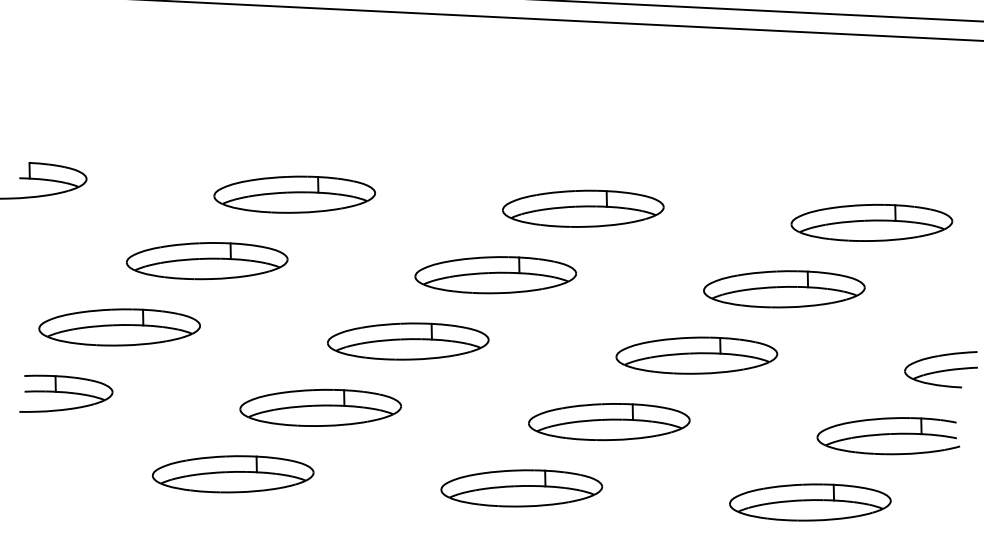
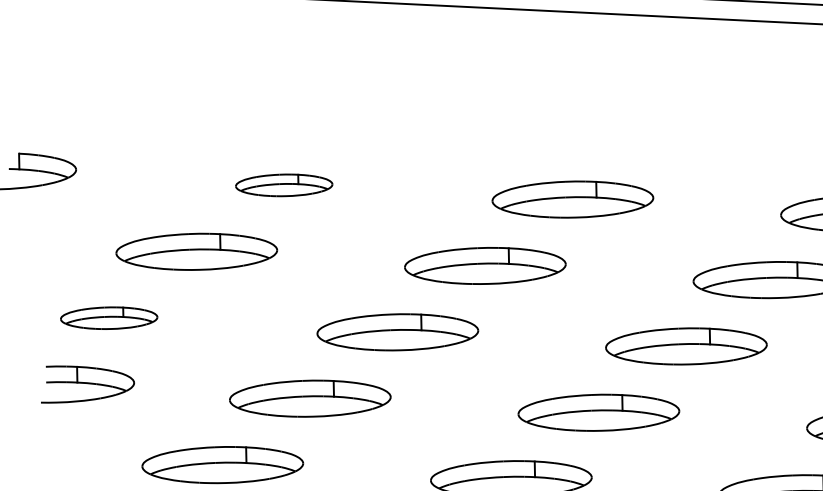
part: (294, 194) -> (284, 185), size x0.6
part: (119, 327) -> (109, 318), size x0.6
part: (66, 393) -> (88, 384), moved

